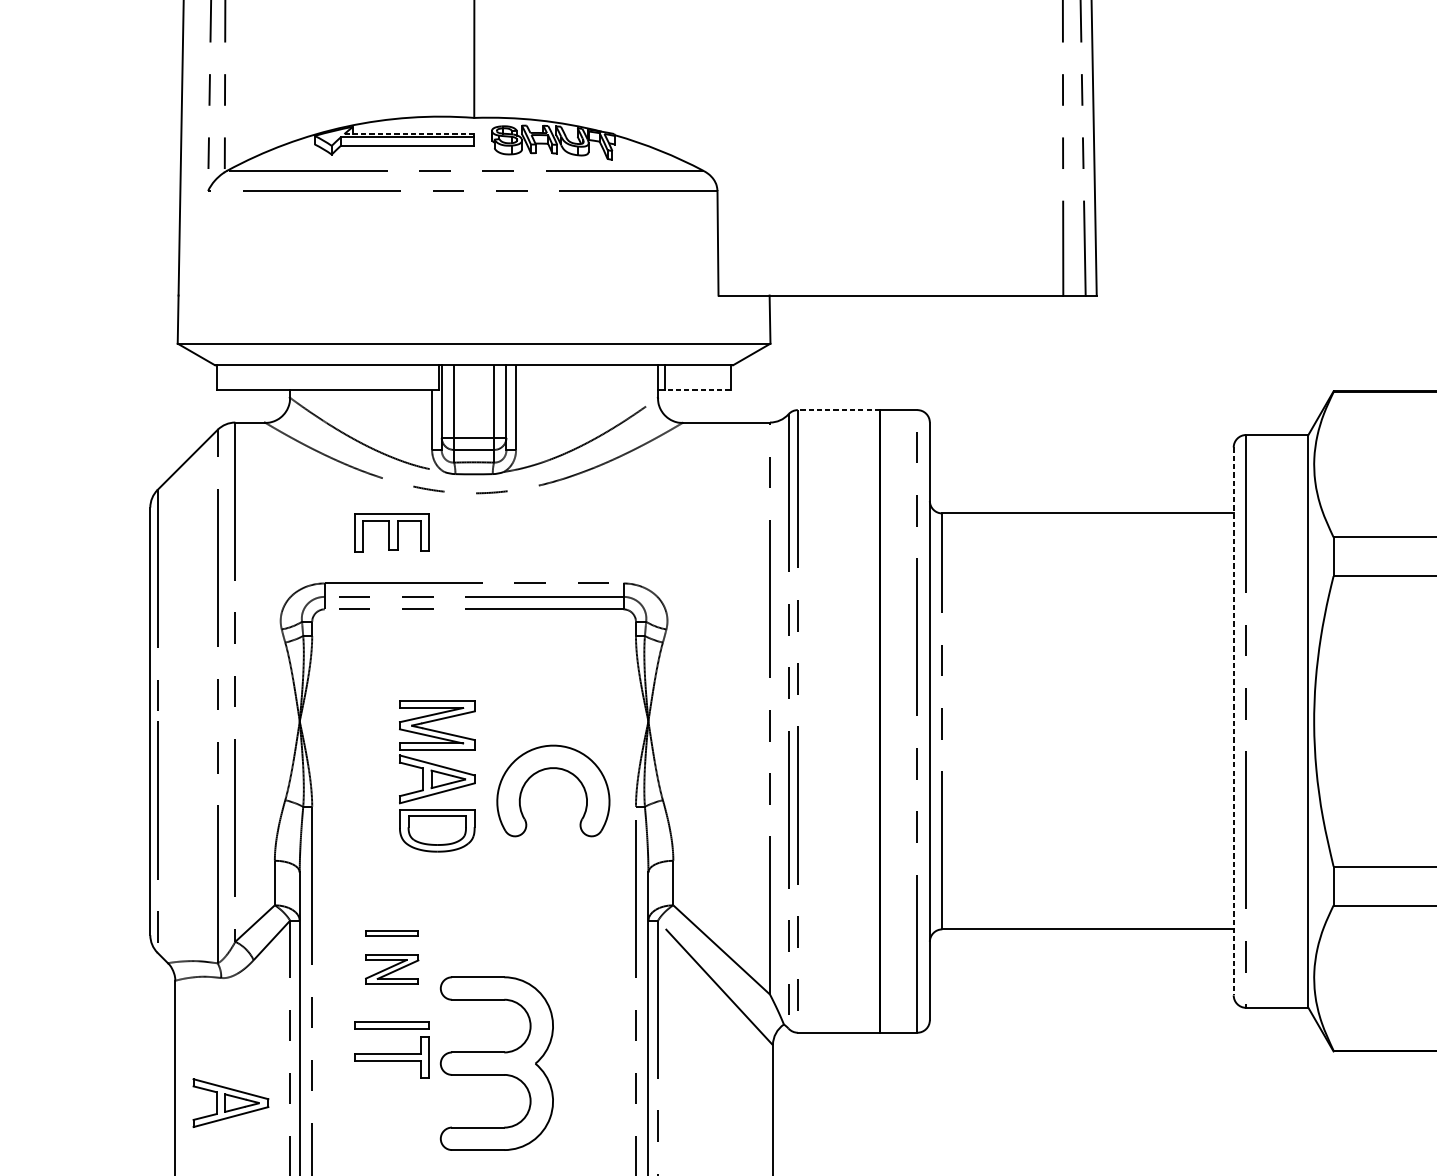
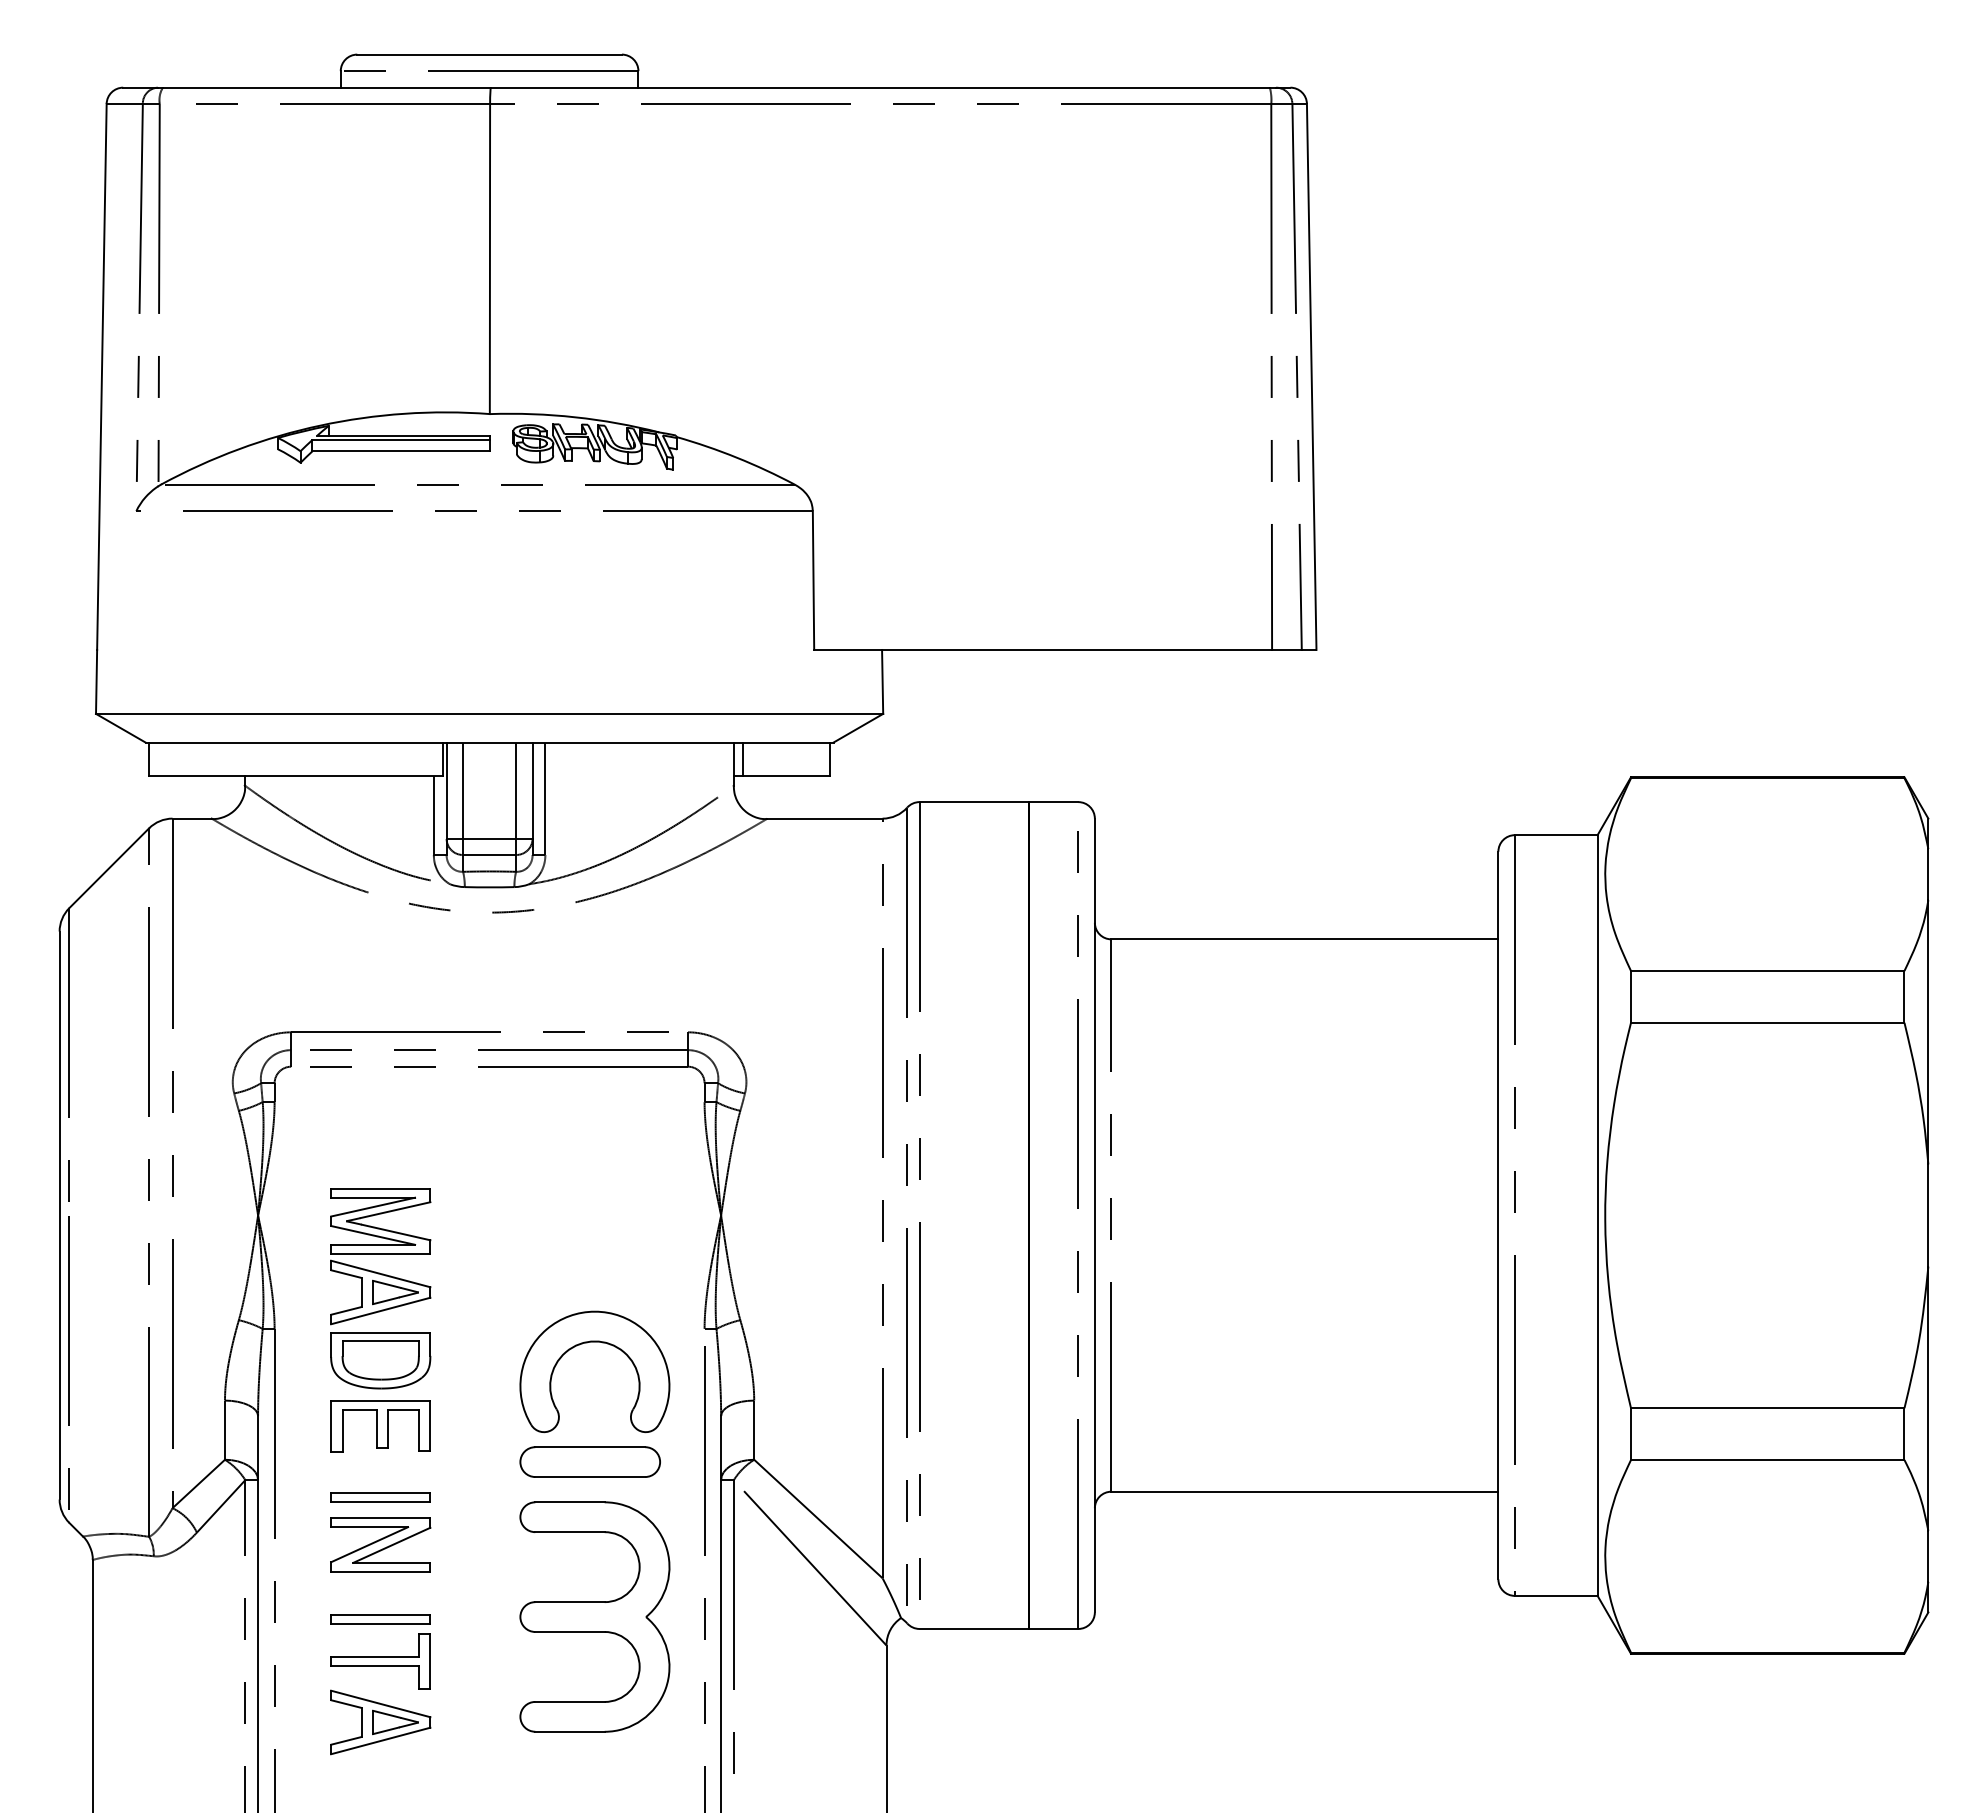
line: (408, 134) -> (402, 435), dashed -> solid
line: (697, 390) -> (786, 775), dashed -> solid
line: (839, 410) -> (974, 802), dashed -> solid
part: (391, 533) -> (380, 1426), moved
line: (1233, 721) -> (1498, 1215), dashed -> solid
part: (547, 769) -> (587, 1343), moved
part: (437, 776) -> (380, 1288), moved
part: (549, 906) -> (589, 1461), added
part: (391, 933) -> (380, 1497), size x1.43
part: (391, 969) -> (380, 1544), size x1.43
part: (496, 1063) -> (594, 1616), moved
part: (230, 1103) -> (380, 1722), moved

